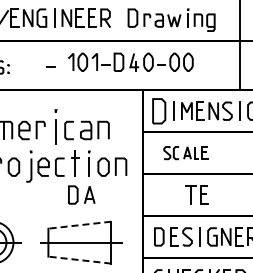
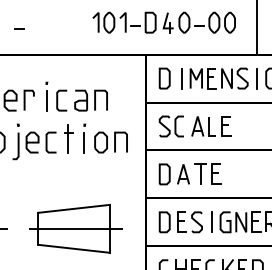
part: (130, 61) -> (163, 21), moved
line: (50, 66) -> (18, 27), moved
part: (159, 110) -> (164, 77), size x0.71
part: (56, 126) -> (47, 96), size x0.71
part: (185, 152) -> (194, 125), size x1.43
part: (81, 194) -> (174, 173), moved
line: (79, 225) -> (73, 209), dashed -> solid
line: (79, 260) -> (73, 249), dashed -> solid

